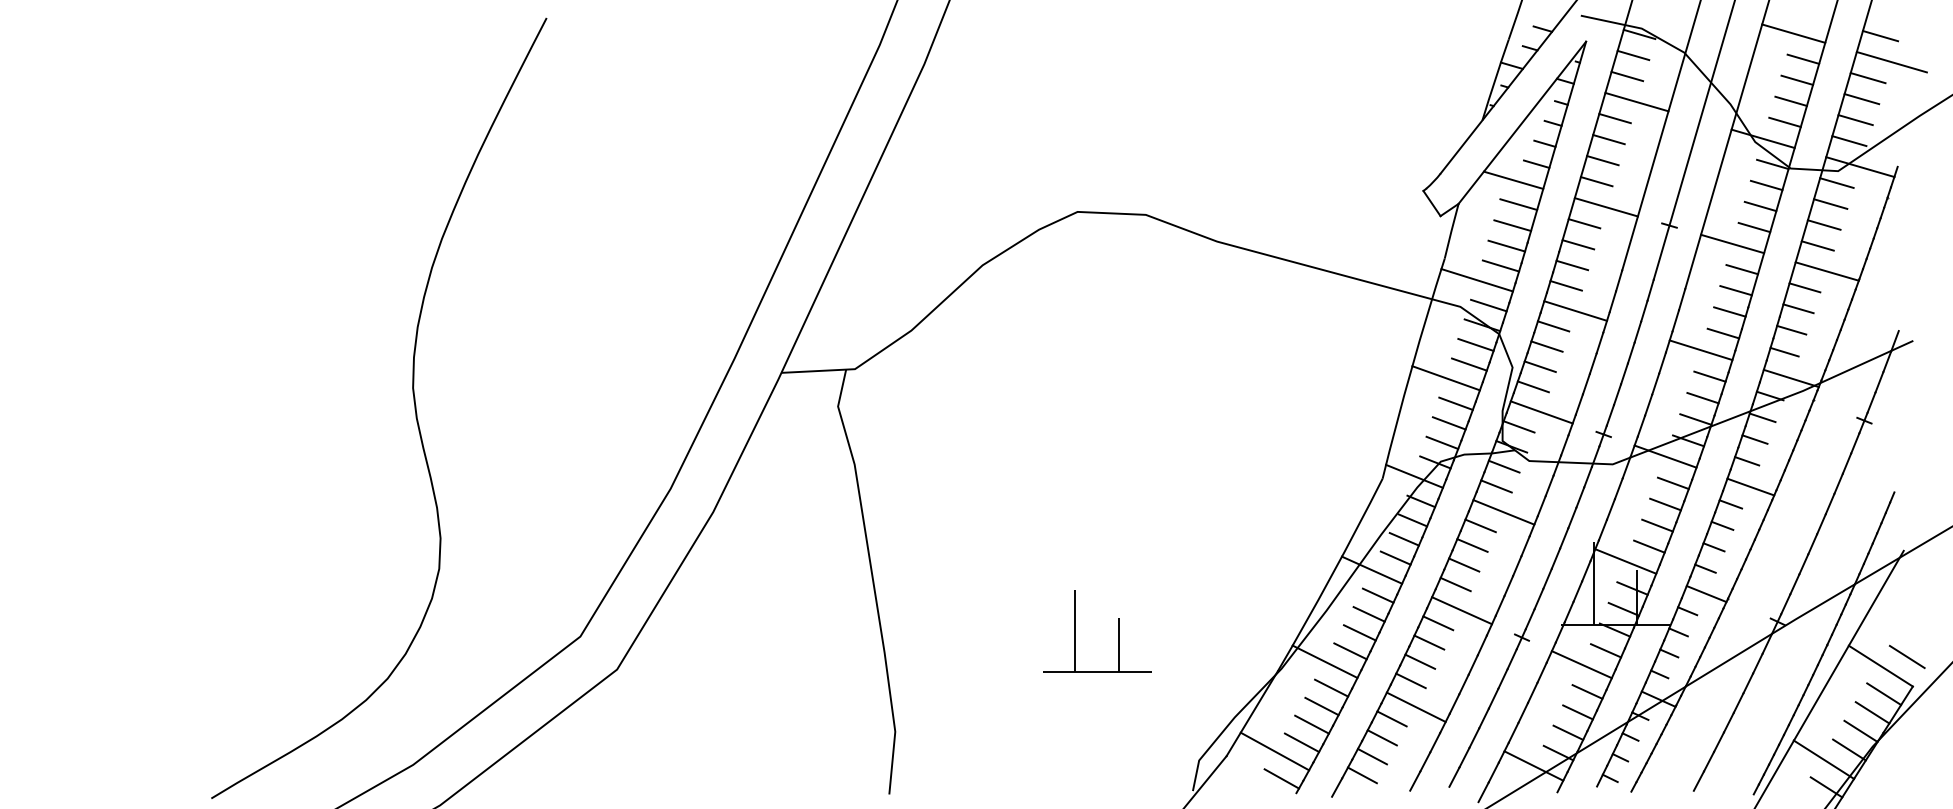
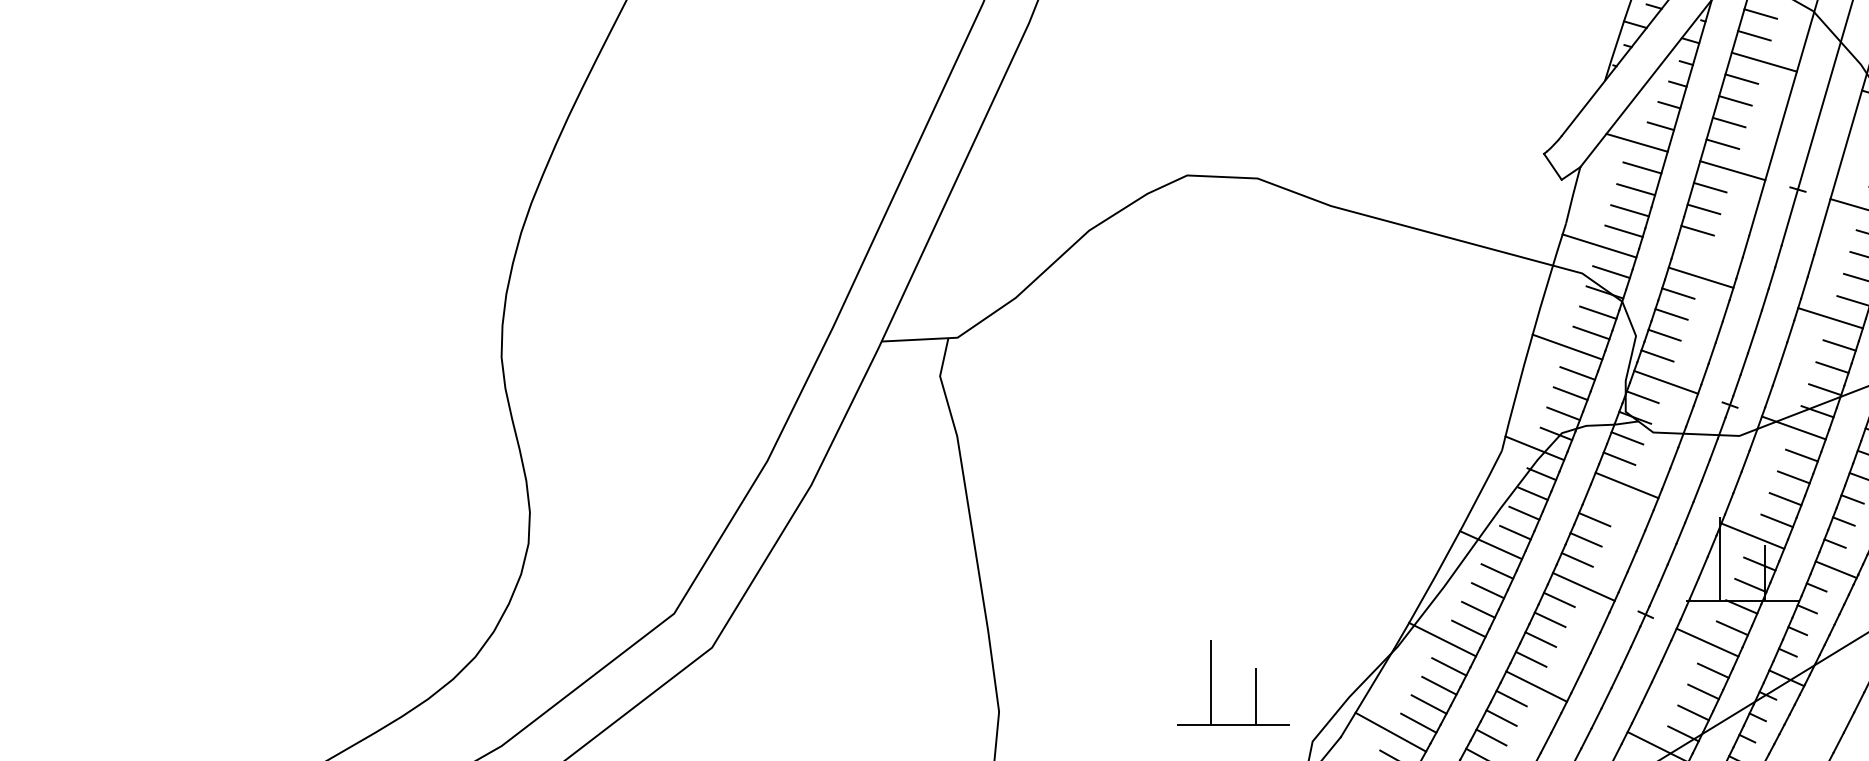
line: (1565, 285) -> (1690, 251), removed
line: (1480, 525) -> (1602, 499), removed
part: (1118, 631) -> (1255, 682), moved

